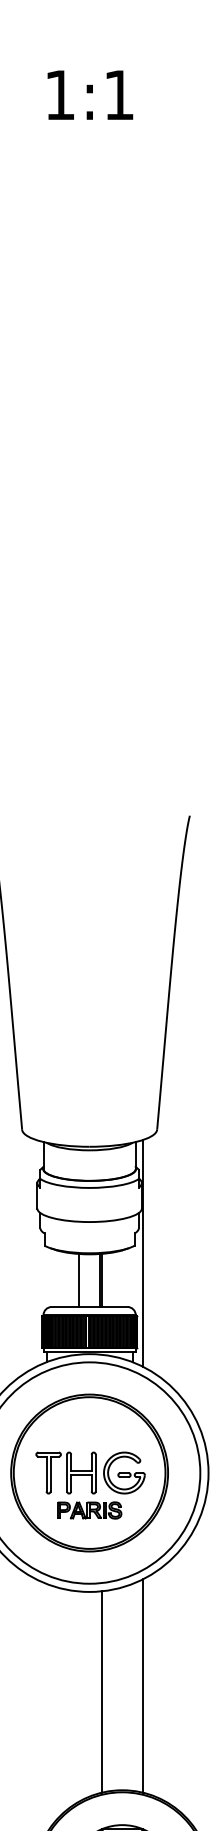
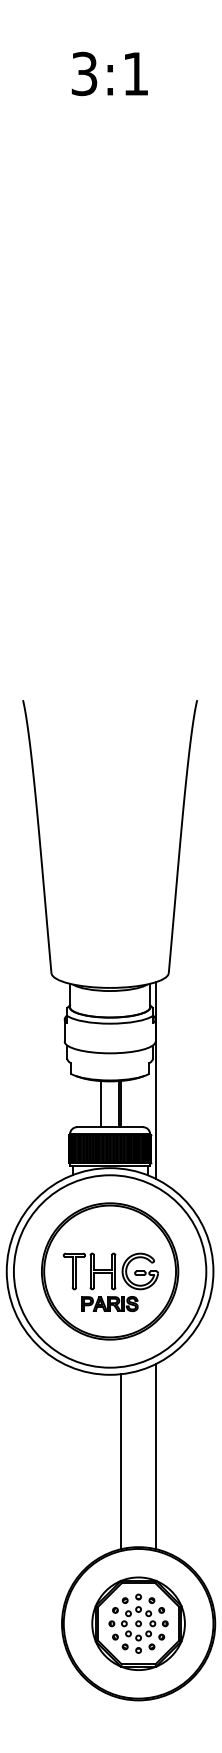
text: (60, 94) -> (84, 73), 1:1 -> 3:1

